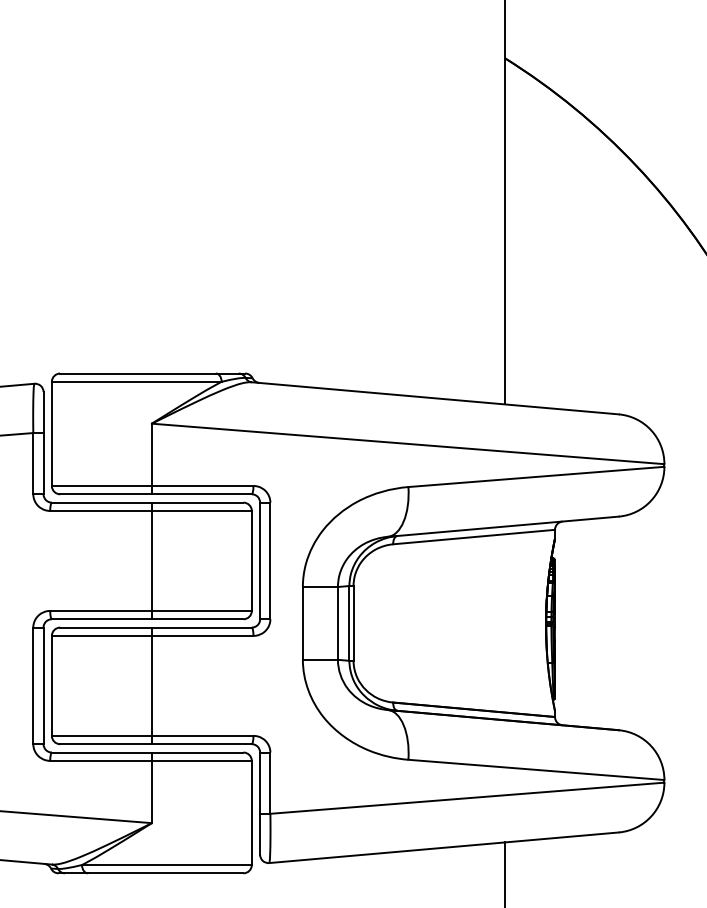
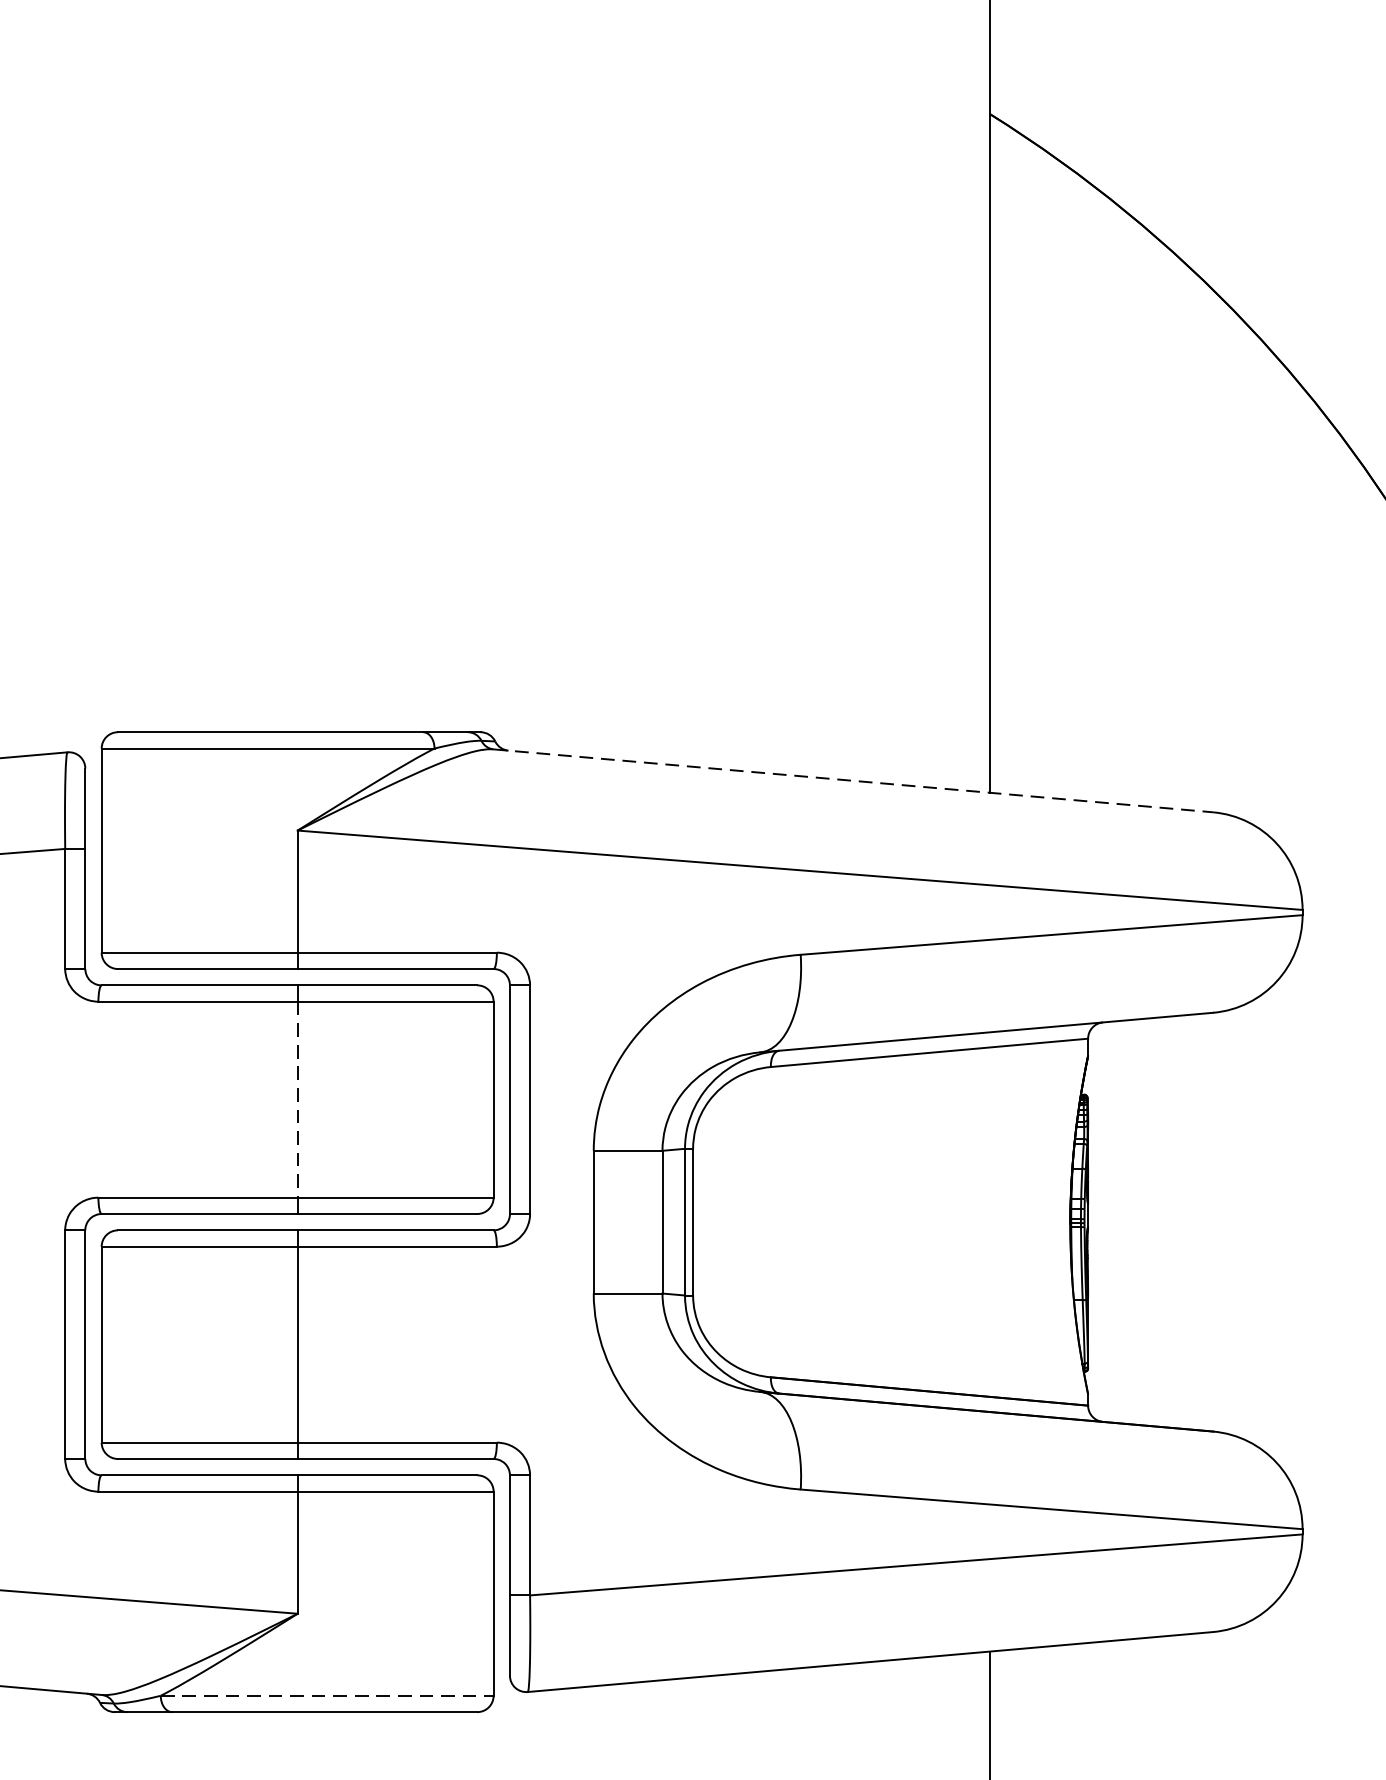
line: (435, 398) -> (853, 781), solid -> dashed
line: (151, 560) -> (296, 1098), solid -> dashed
line: (166, 865) -> (326, 1696), solid -> dashed

